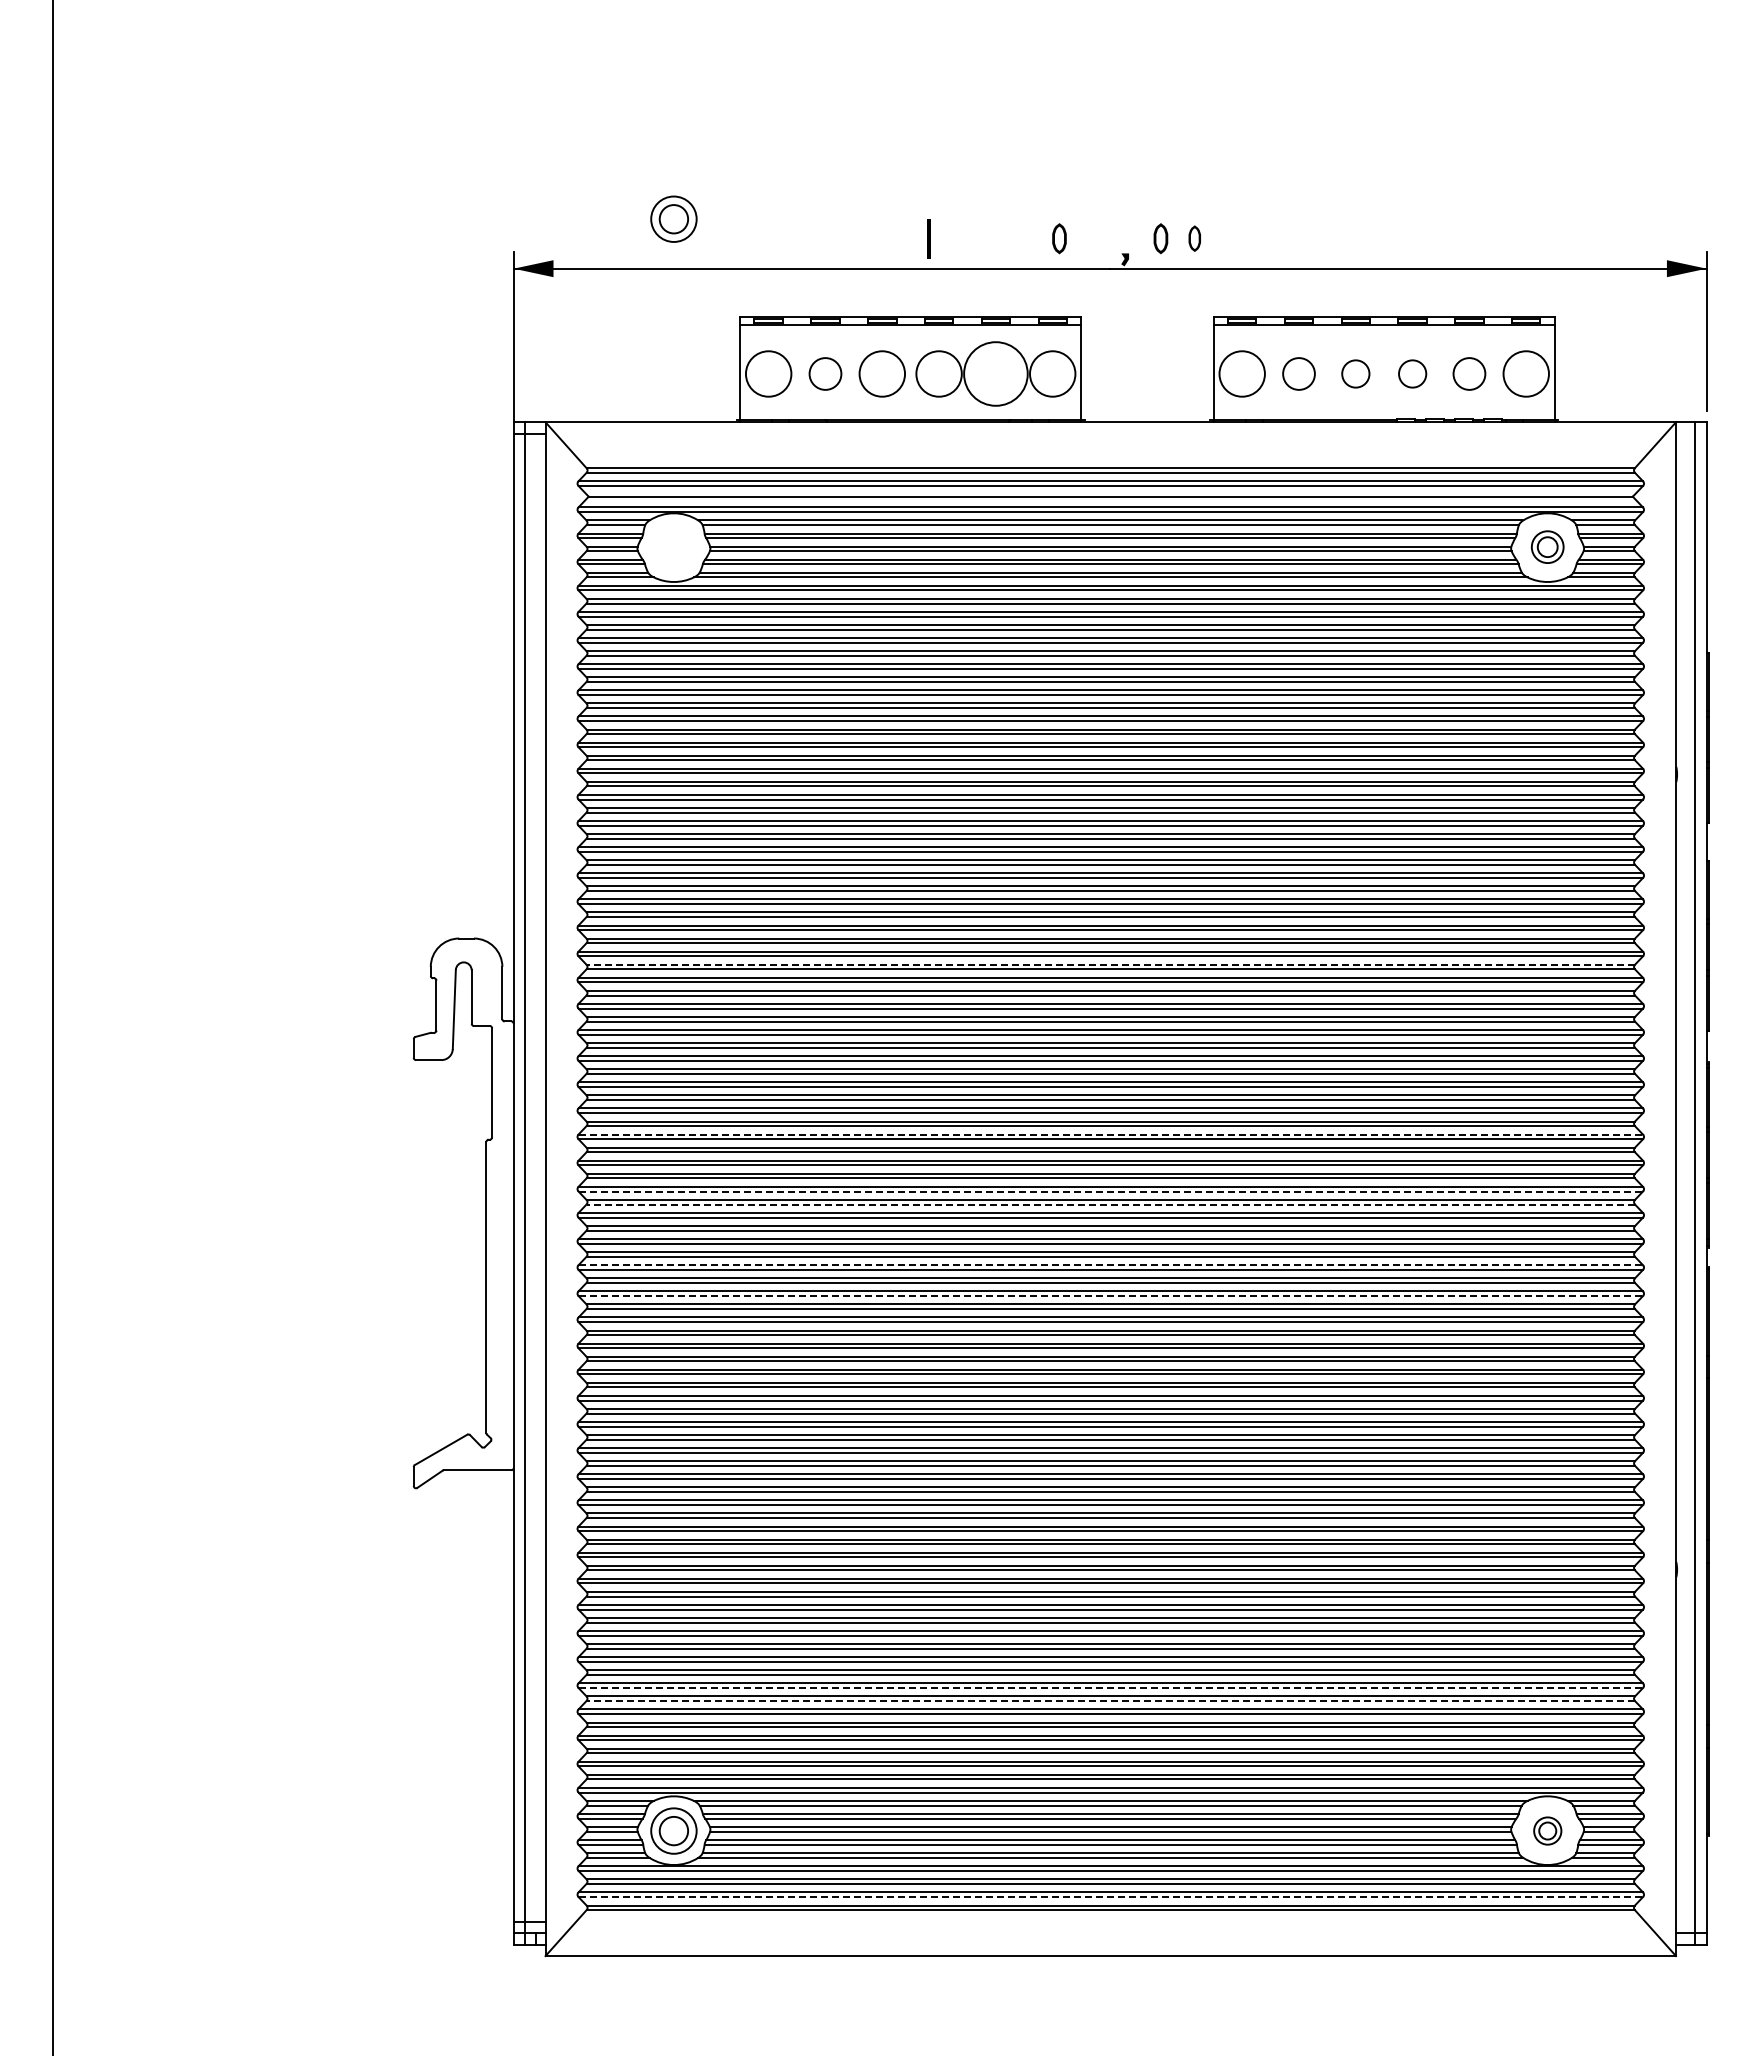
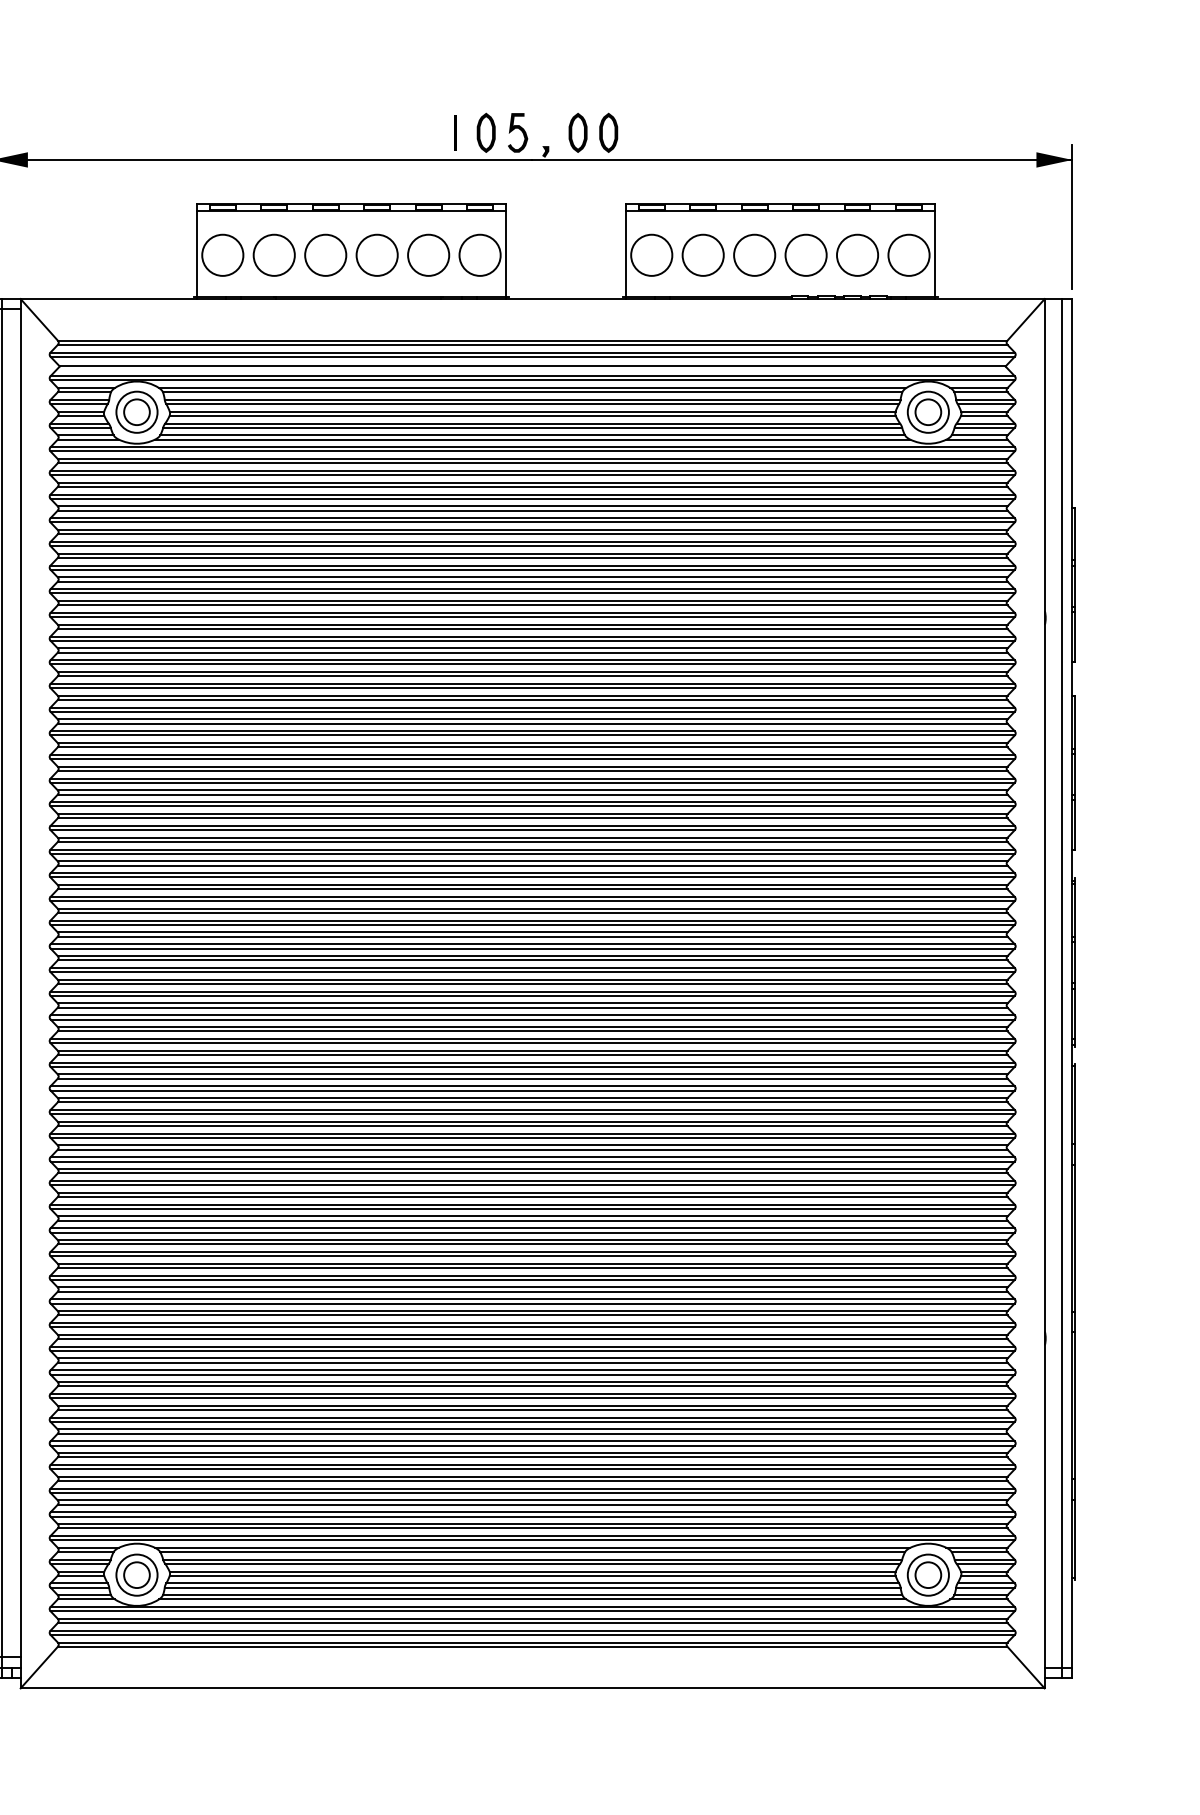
part: (673, 218) -> (136, 411), moved
curve: (1096, 235) -> (519, 129), added
line: (928, 238) -> (455, 132), moved
part: (1059, 238) -> (486, 132), size x1.43
part: (1160, 238) -> (577, 132), size x1.43
part: (1194, 238) -> (608, 132), size x1.67
circle: (825, 373) -> (274, 254), size x1.43
circle: (995, 373) -> (428, 254), size x0.71
circle: (1298, 373) -> (702, 254), size x1.43
circle: (1355, 373) -> (754, 254), size x1.67
circle: (1412, 373) -> (805, 254), size x1.67
circle: (1469, 373) -> (857, 254), size x1.43
part: (1547, 546) -> (928, 411), size x1.43
line: (1110, 964) -> (532, 790), dashed -> solid
line: (1111, 1134) -> (533, 944), dashed -> solid
line: (1111, 1191) -> (533, 995), dashed -> solid
line: (1110, 1204) -> (532, 1007), dashed -> solid
line: (1111, 1265) -> (533, 1062), dashed -> solid
line: (1111, 1296) -> (533, 1090), dashed -> solid
line: (1111, 1688) -> (533, 1446), dashed -> solid
line: (1110, 1701) -> (532, 1457), dashed -> solid
part: (1547, 1830) -> (928, 1574), size x1.67
line: (1111, 1897) -> (533, 1635), dashed -> solid

